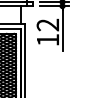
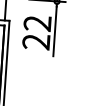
text: (47, 40) -> (35, 42), 12 -> 22

